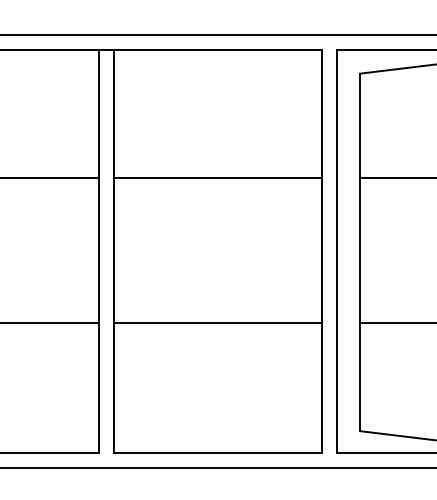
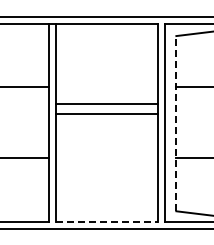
line: (217, 178) -> (106, 104), moved
line: (360, 252) -> (176, 123), solid -> dashed
line: (217, 323) -> (106, 114), moved
line: (219, 451) -> (107, 221), solid -> dashed

